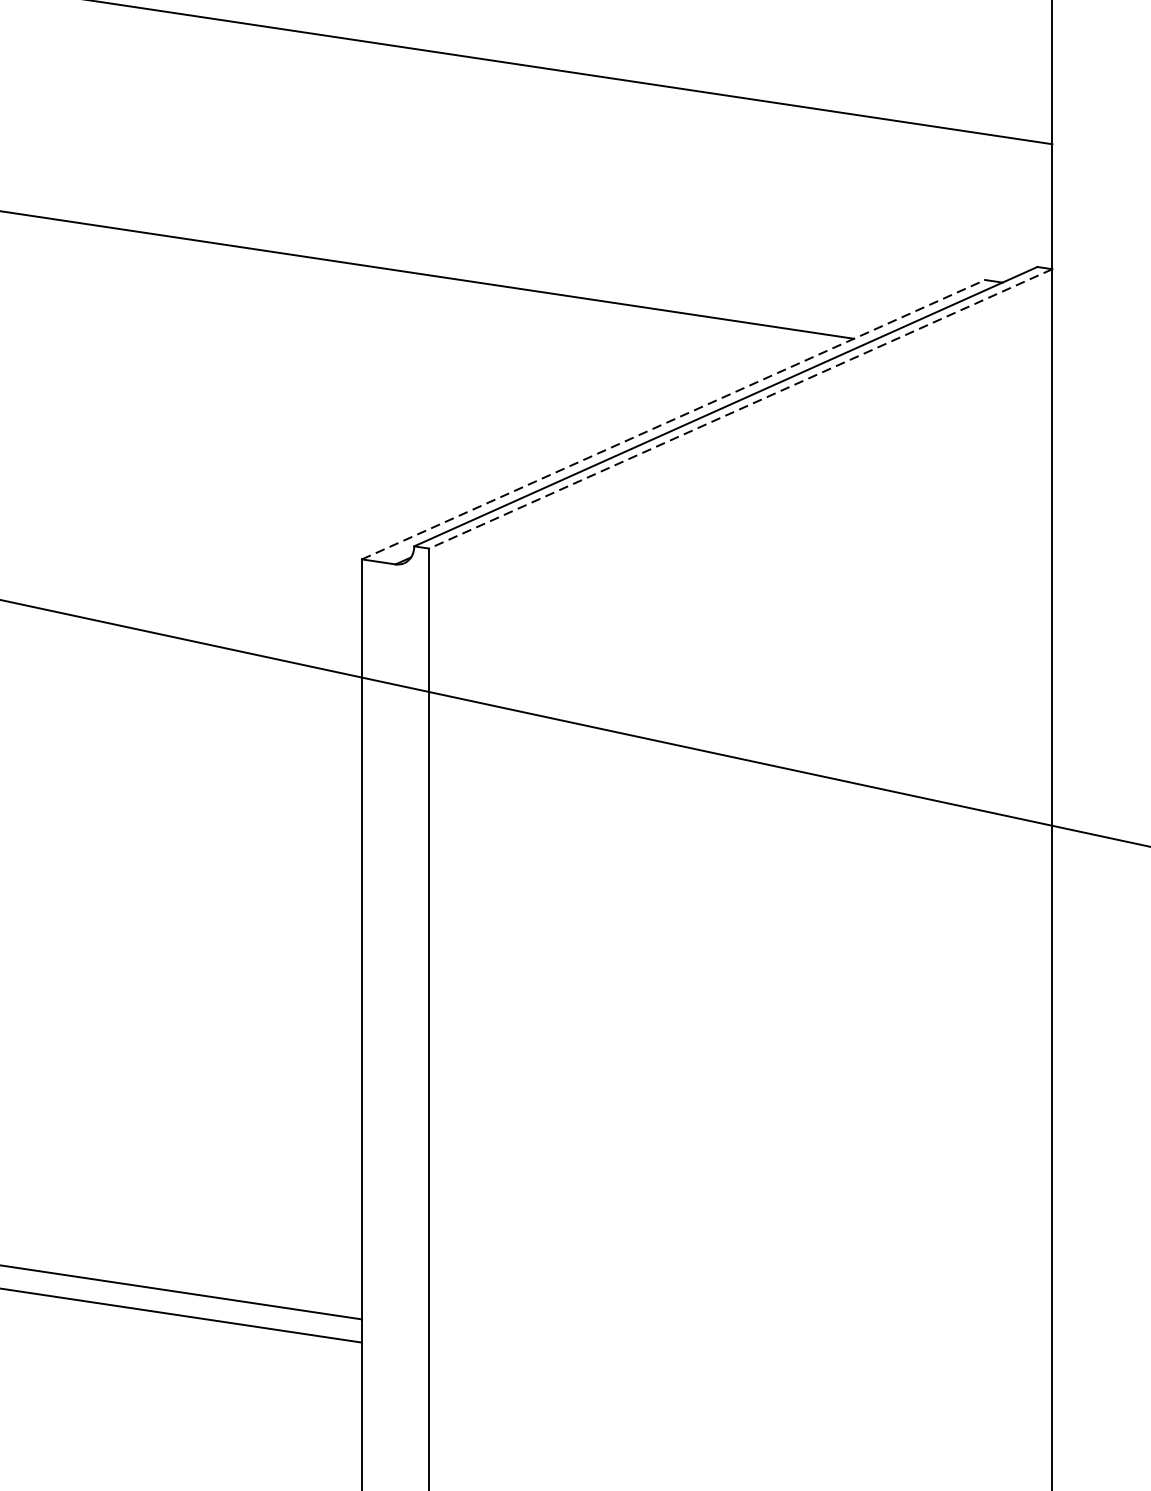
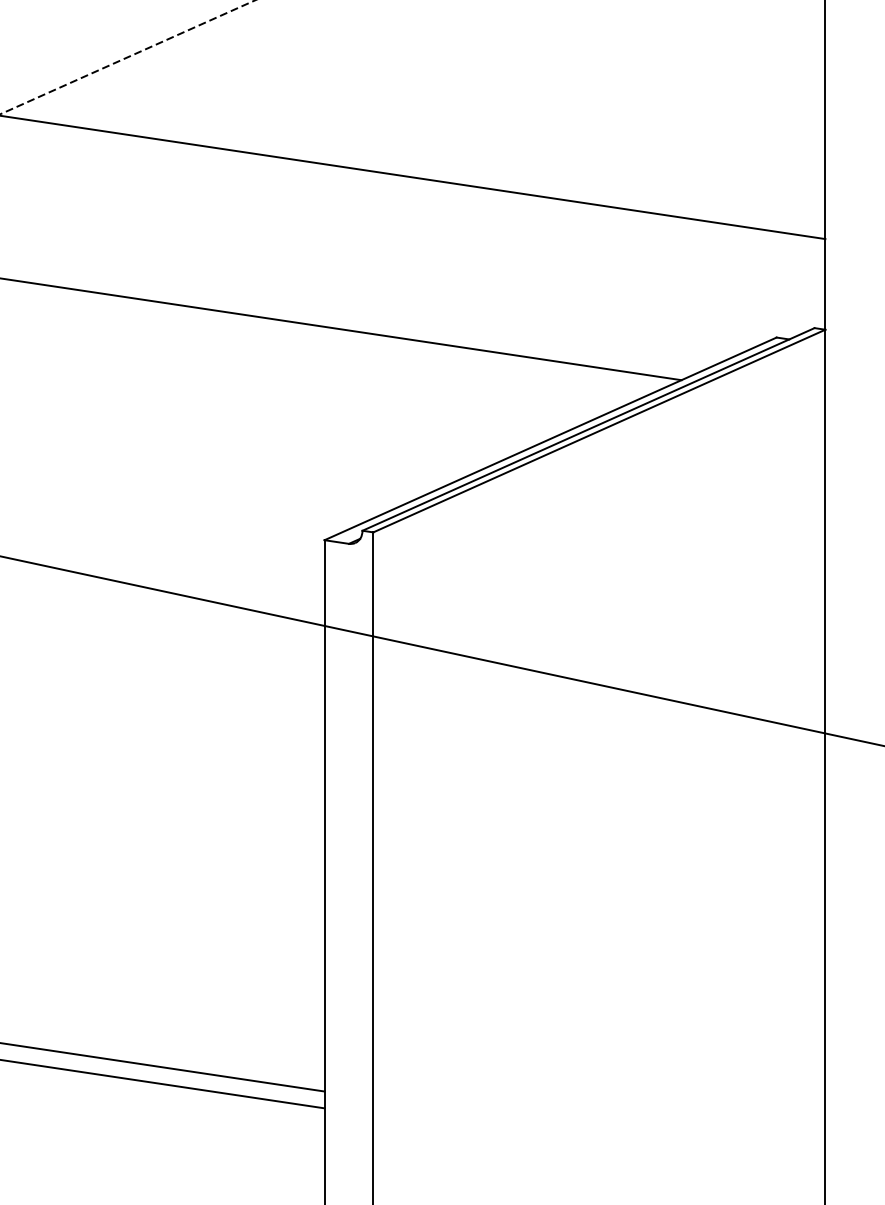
line: (740, 409) -> (599, 431), dashed -> solid
line: (673, 419) -> (550, 438), dashed -> solid

